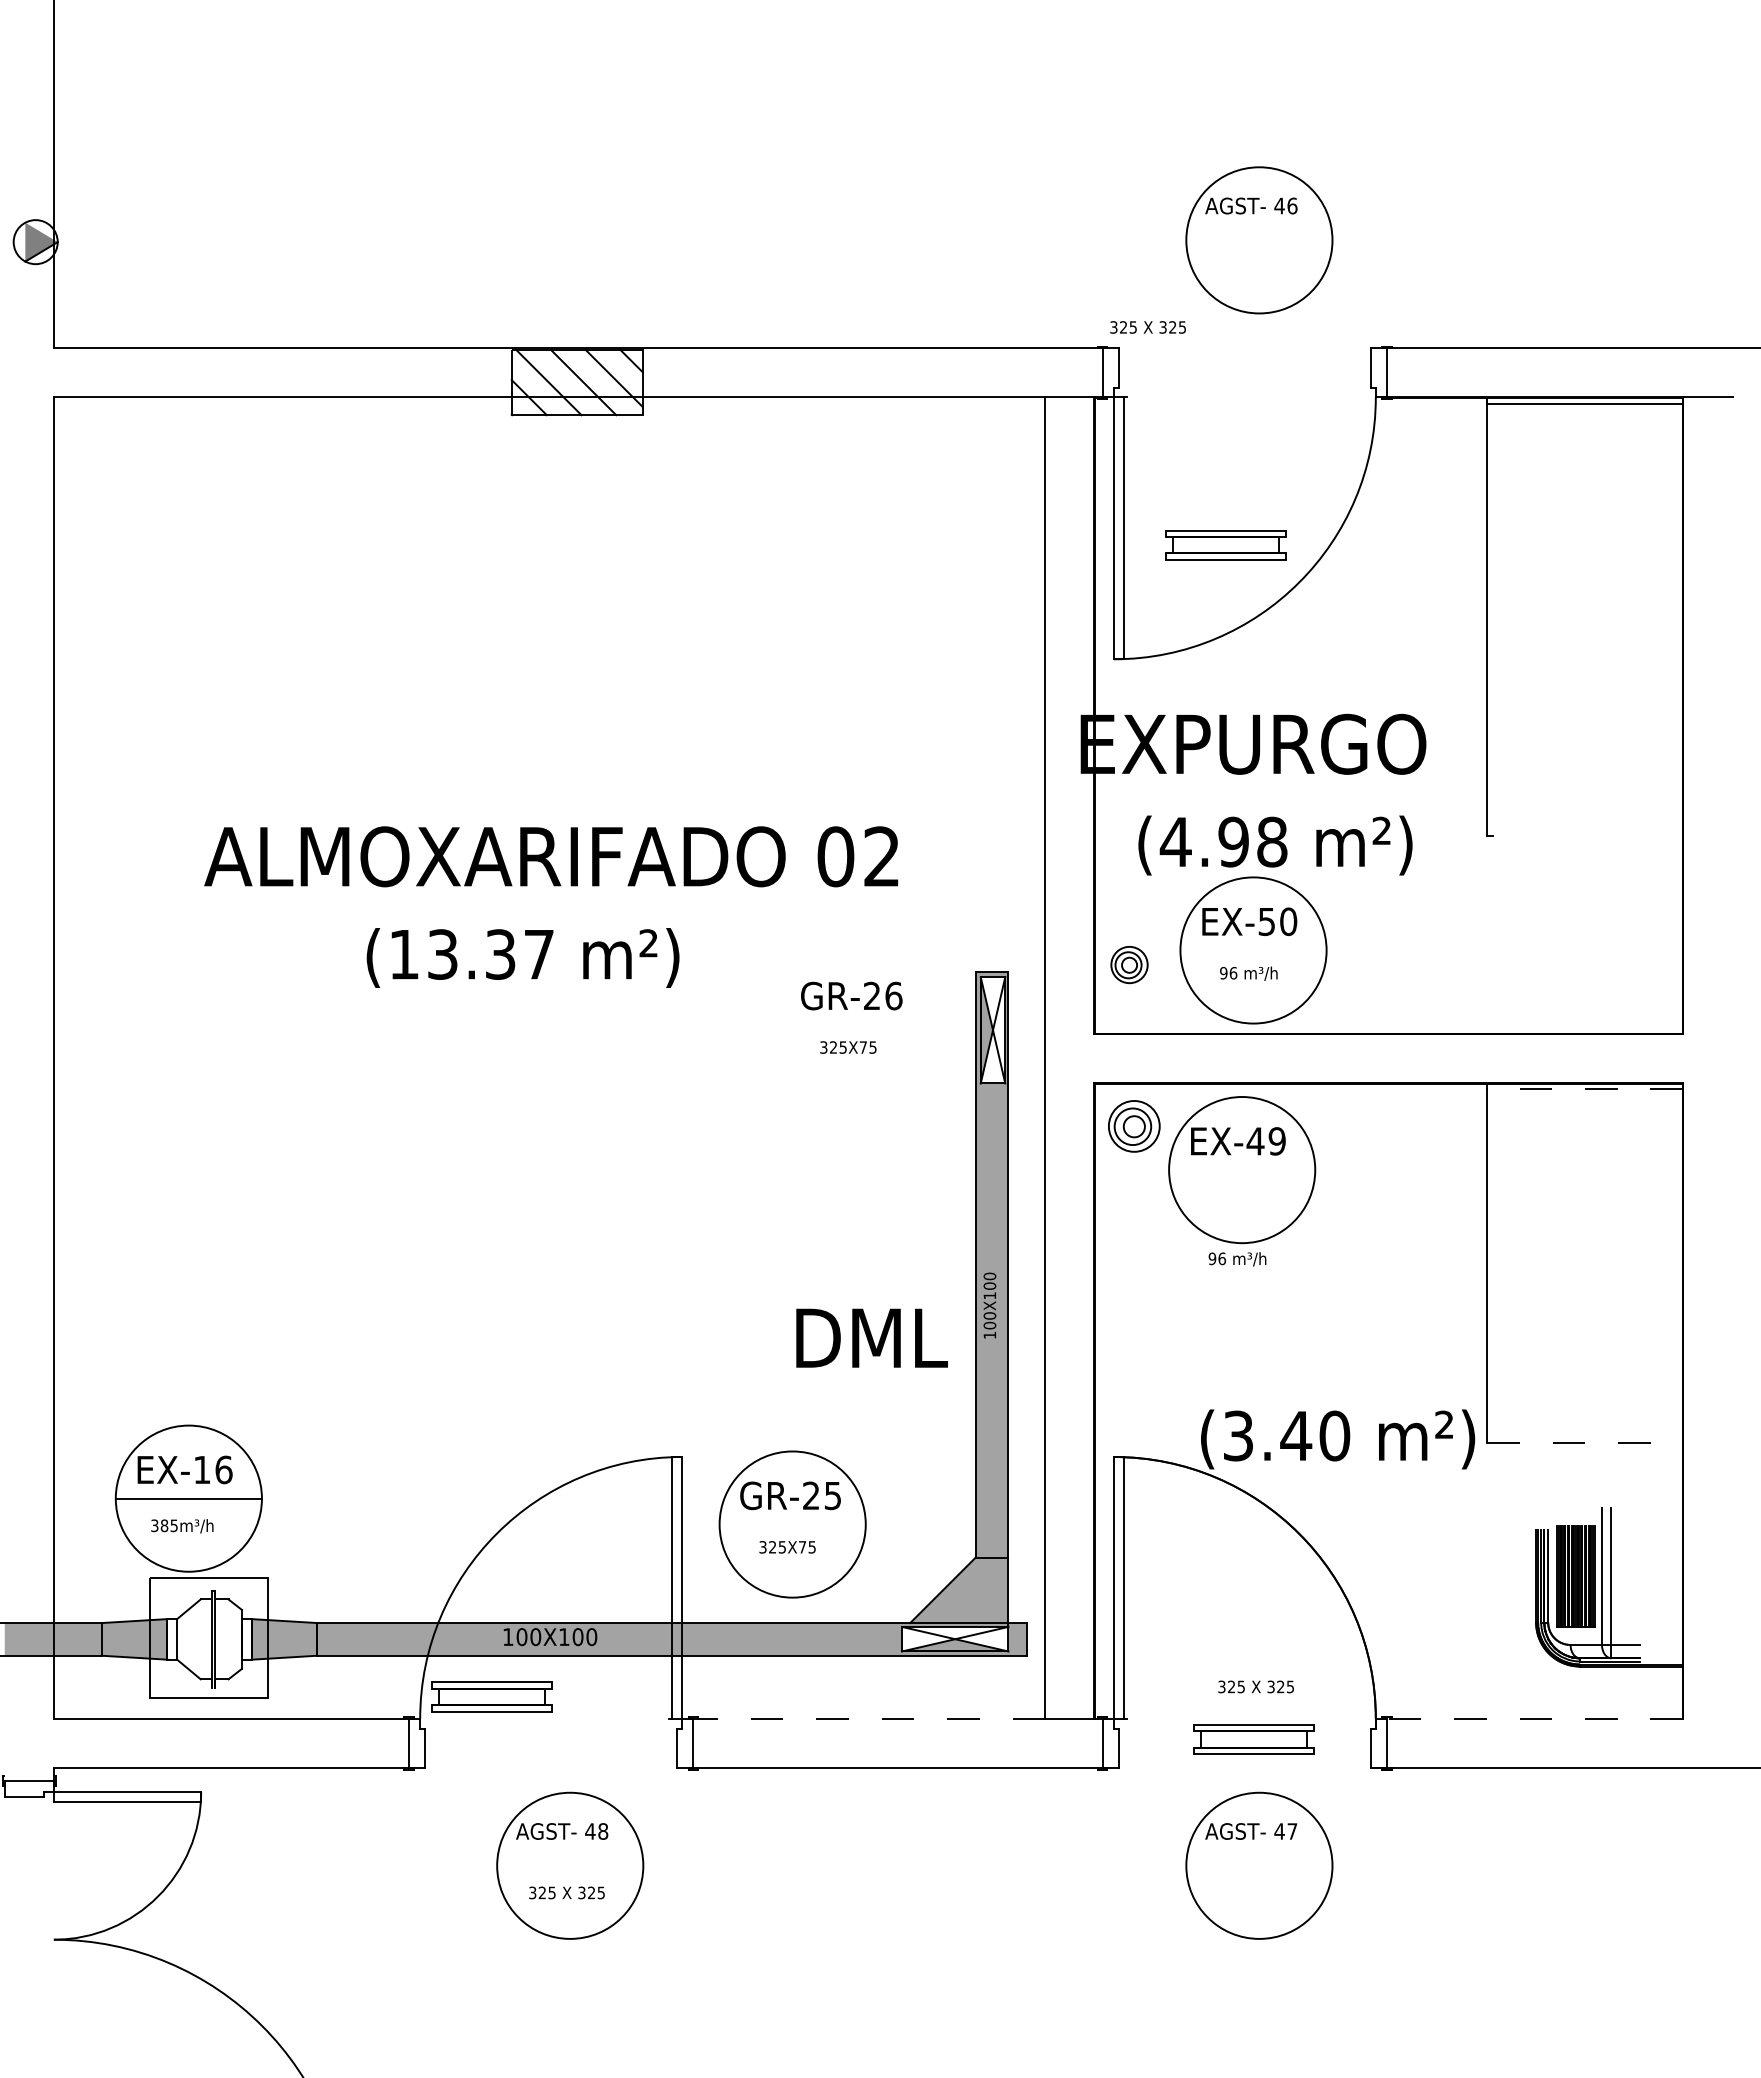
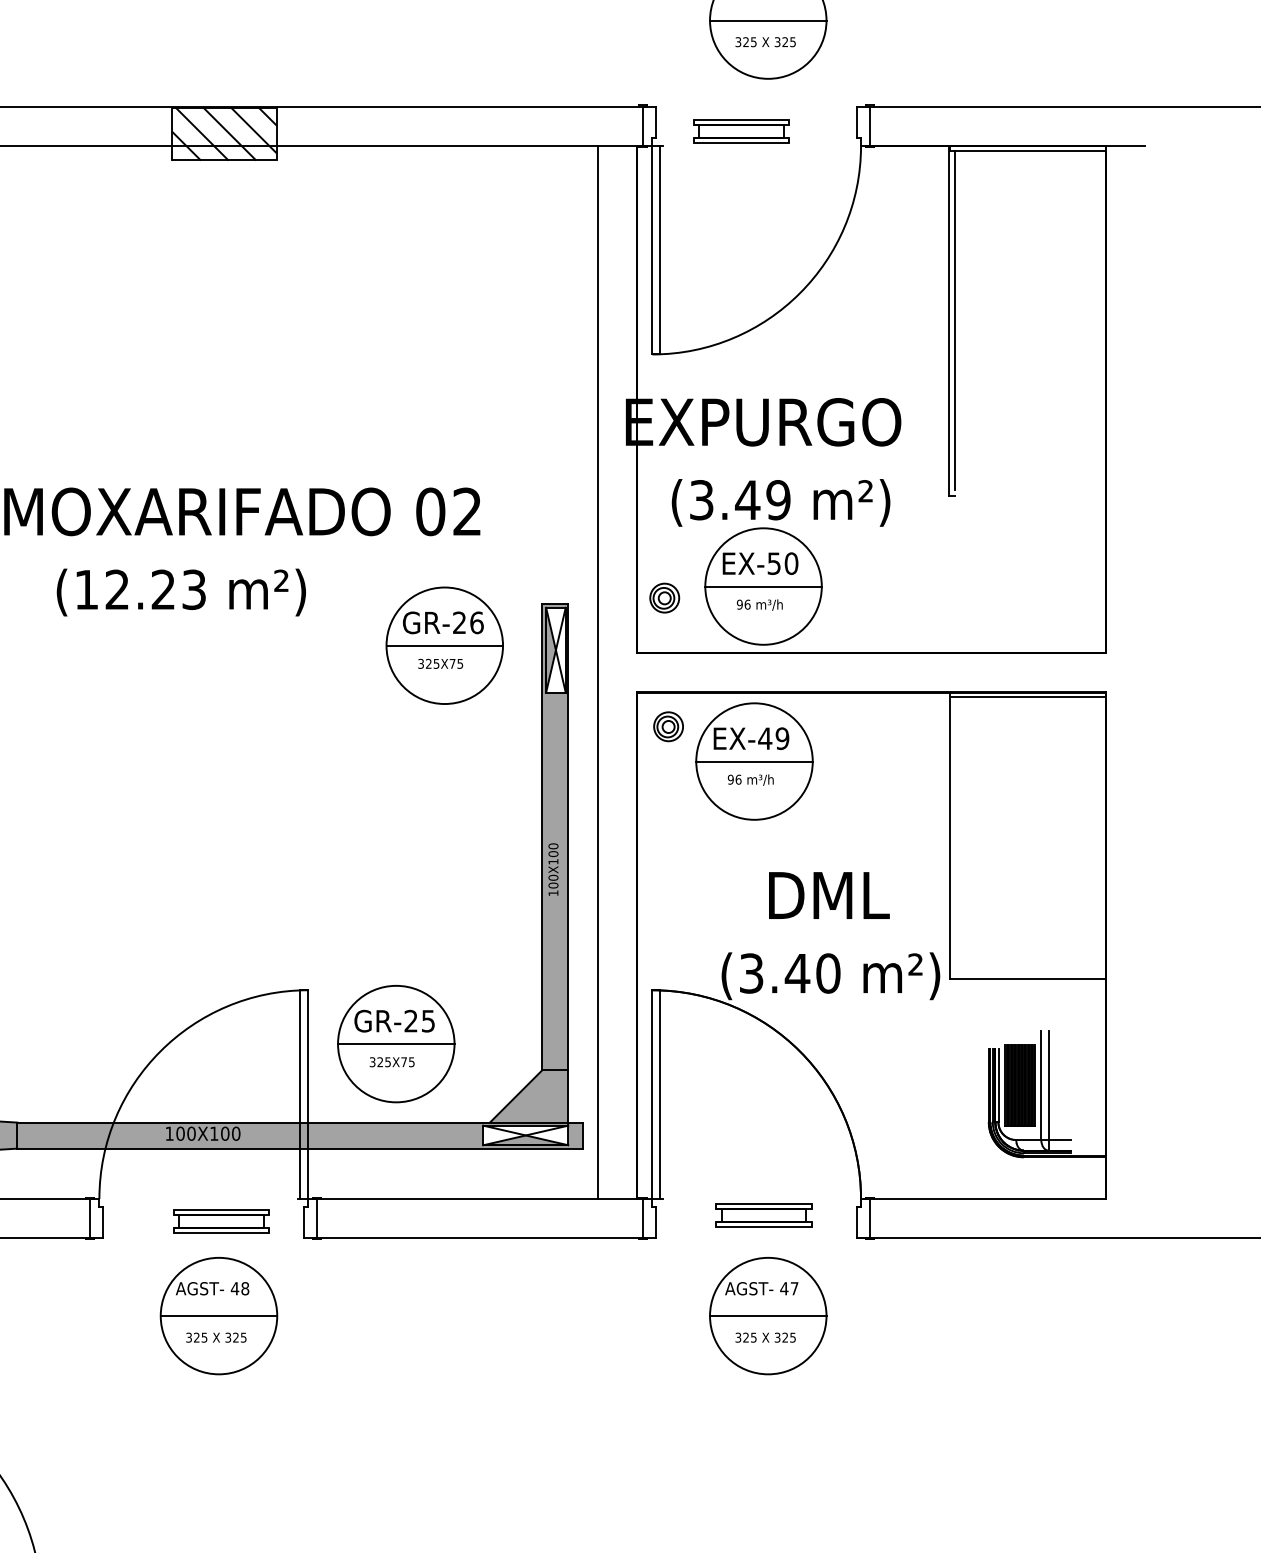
line: (1259, 240) -> (768, 20), added
text: (1147, 327) -> (765, 42), moved
part: (1225, 545) -> (741, 131), moved
line: (1493, 616) -> (954, 320), added
text: (1223, 841) -> (739, 499), (4.98 -> (3.49
line: (1253, 950) -> (763, 586), added
text: (490, 954) -> (155, 589), (13.37 -> (12.23
part: (853, 1024) -> (444, 645), added
line: (1584, 1089) -> (1027, 697), dashed -> solid
part: (1134, 1126) -> (668, 726), size x0.71
line: (1242, 1170) -> (754, 761), added
text: (1237, 1259) -> (750, 780), moved
text: (871, 1337) -> (828, 895), moved
line: (1585, 1442) -> (1028, 978), dashed -> solid
line: (792, 1524) -> (396, 1044), added
text: (1255, 1686) -> (765, 1337), moved
part: (491, 1696) -> (221, 1220), moved
line: (869, 1718) -> (457, 1198), dashed -> solid
line: (1535, 1718) -> (988, 1198), dashed -> solid
line: (570, 1865) -> (219, 1315), added
line: (1259, 1865) -> (768, 1315), added

